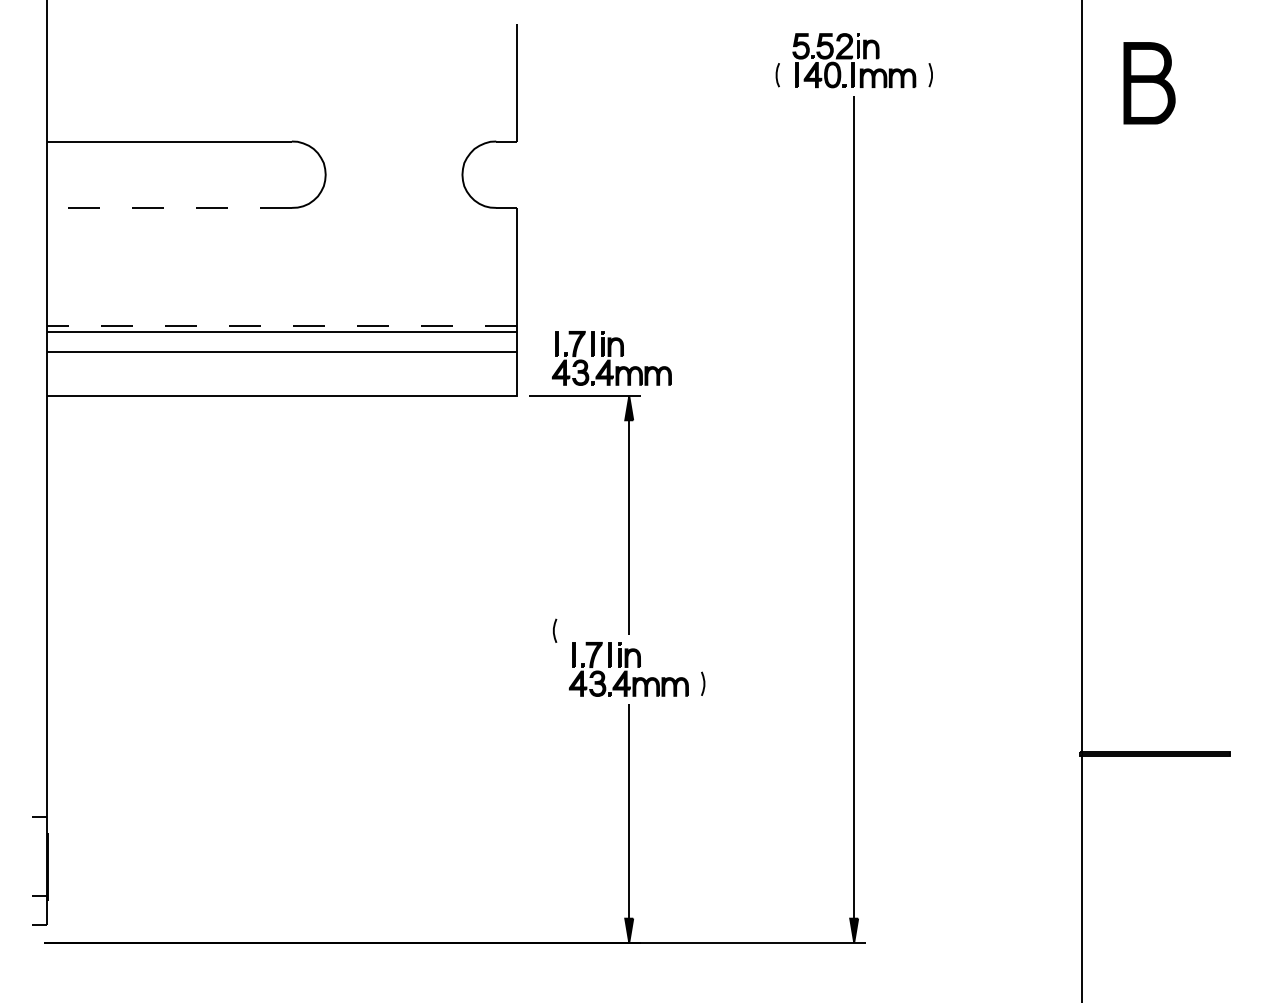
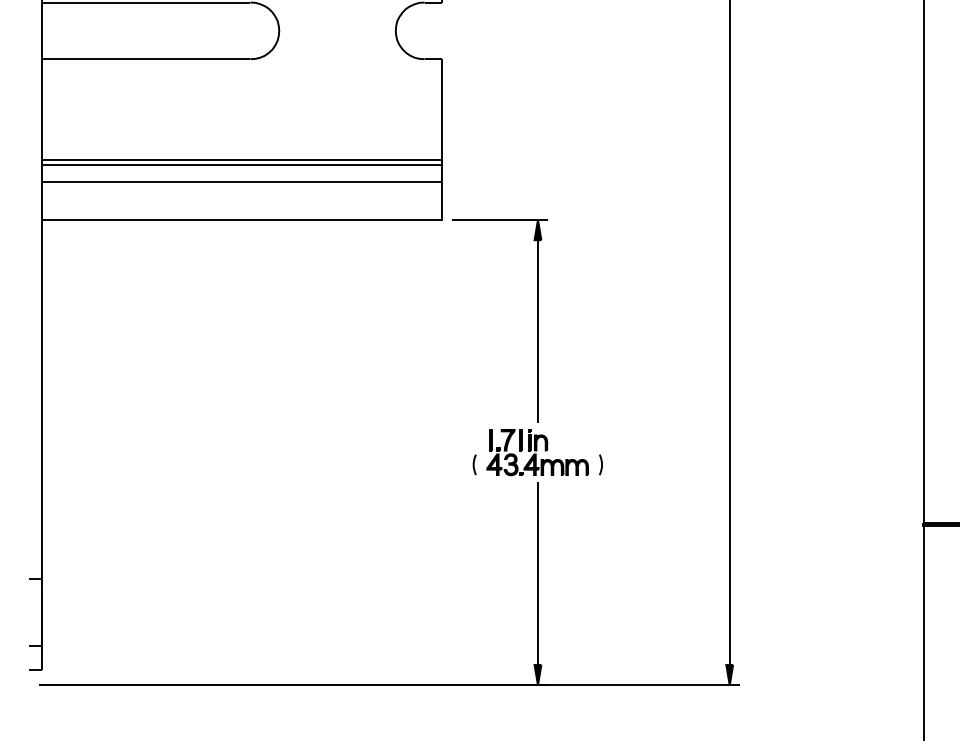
line: (169, 207) -> (146, 58), dashed -> solid
line: (282, 325) -> (242, 159), dashed -> solid
part: (611, 358) -> (522, 187), removed
curve: (554, 630) -> (474, 464), moved

